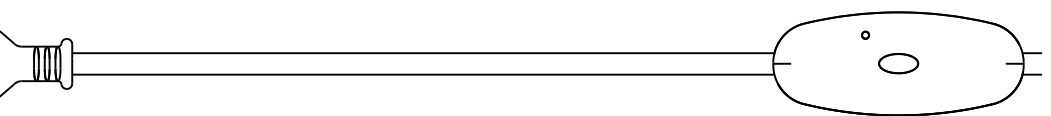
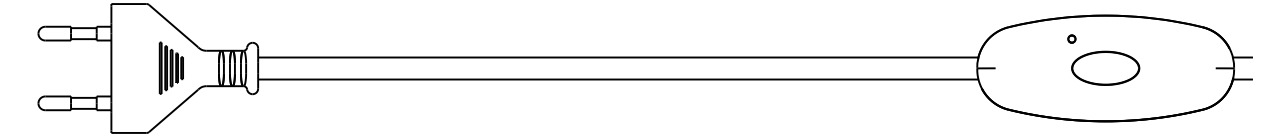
part: (898, 62) -> (1105, 67), size x1.67

